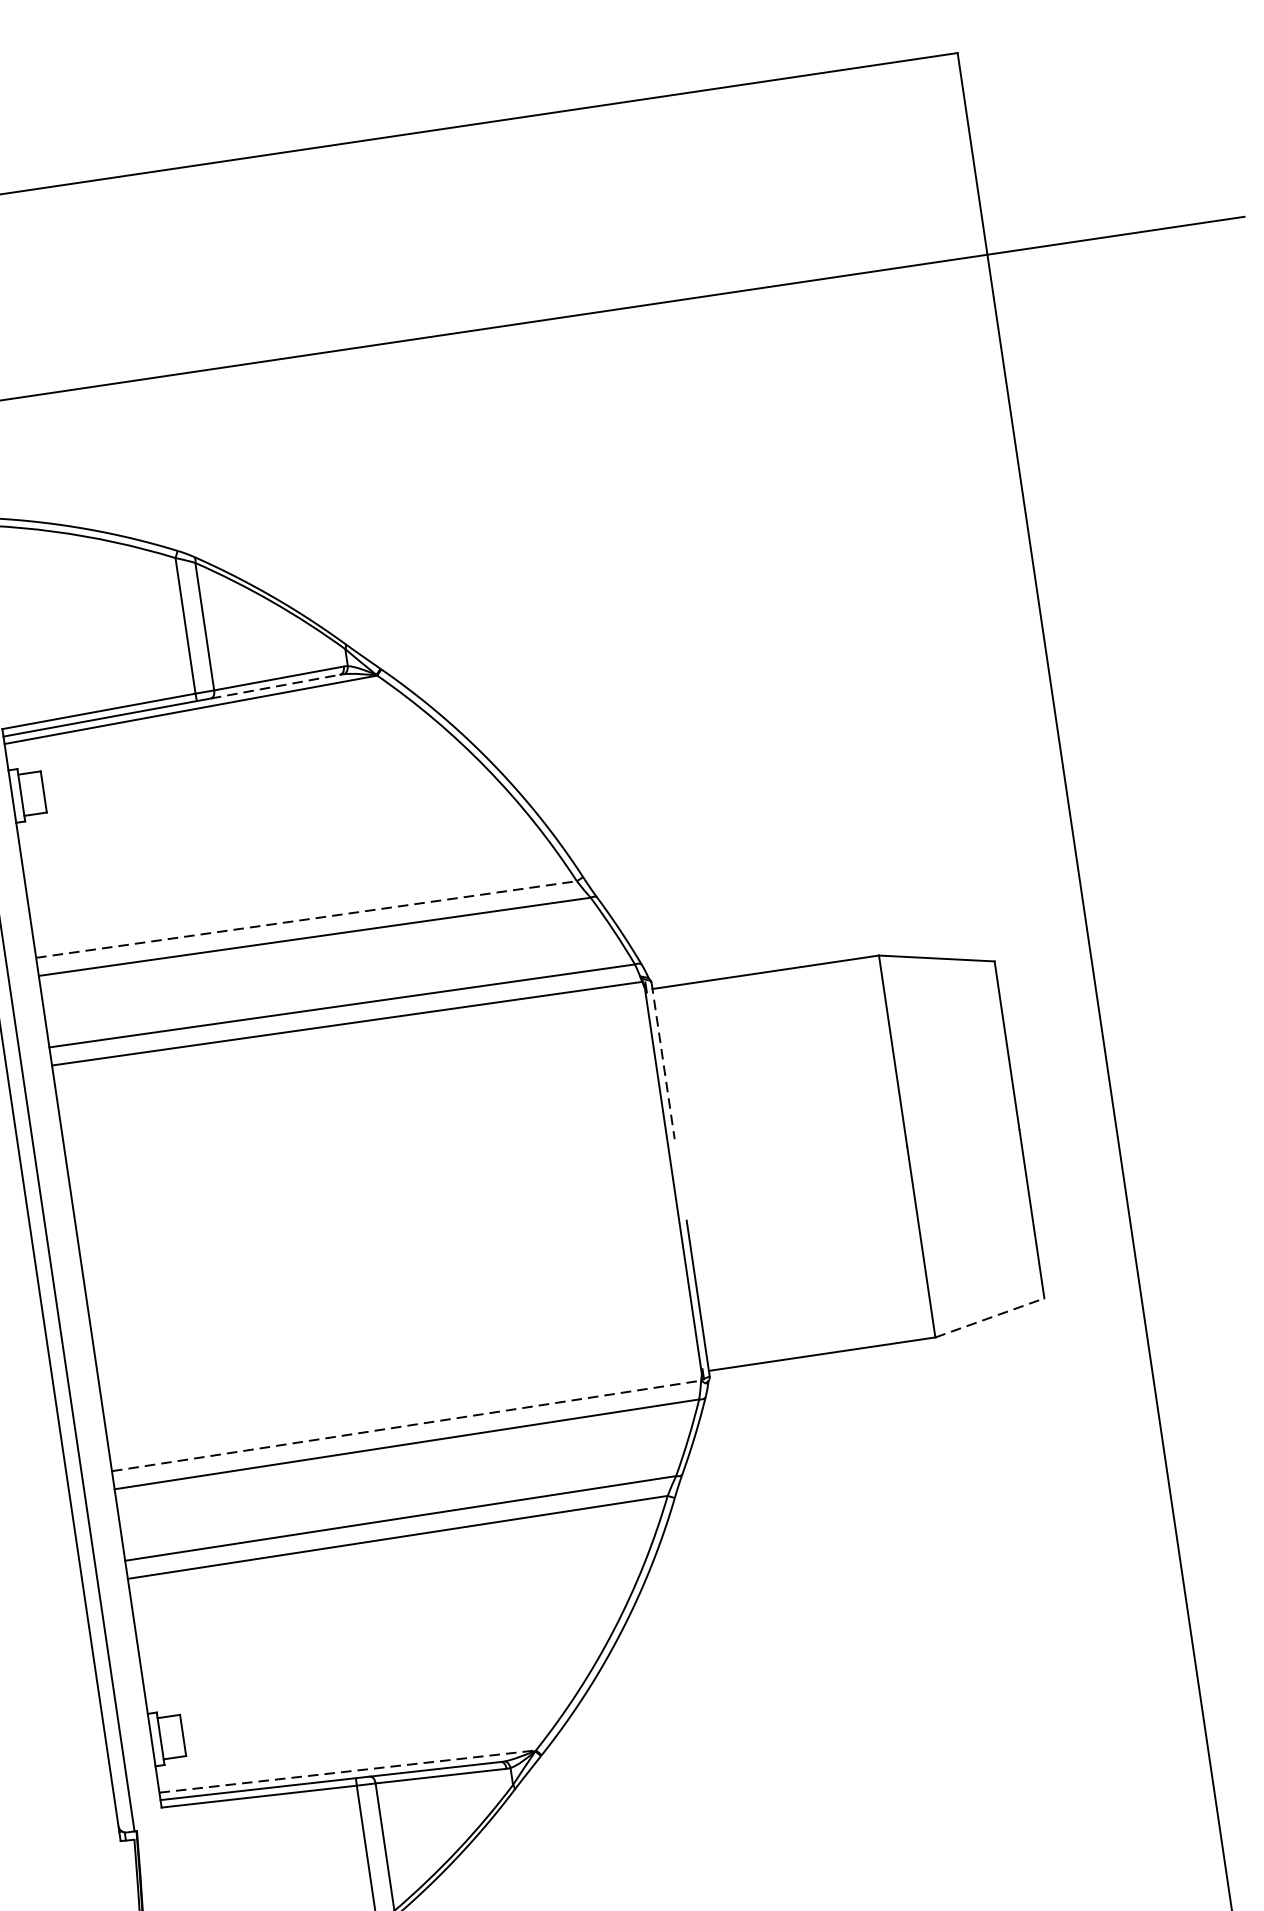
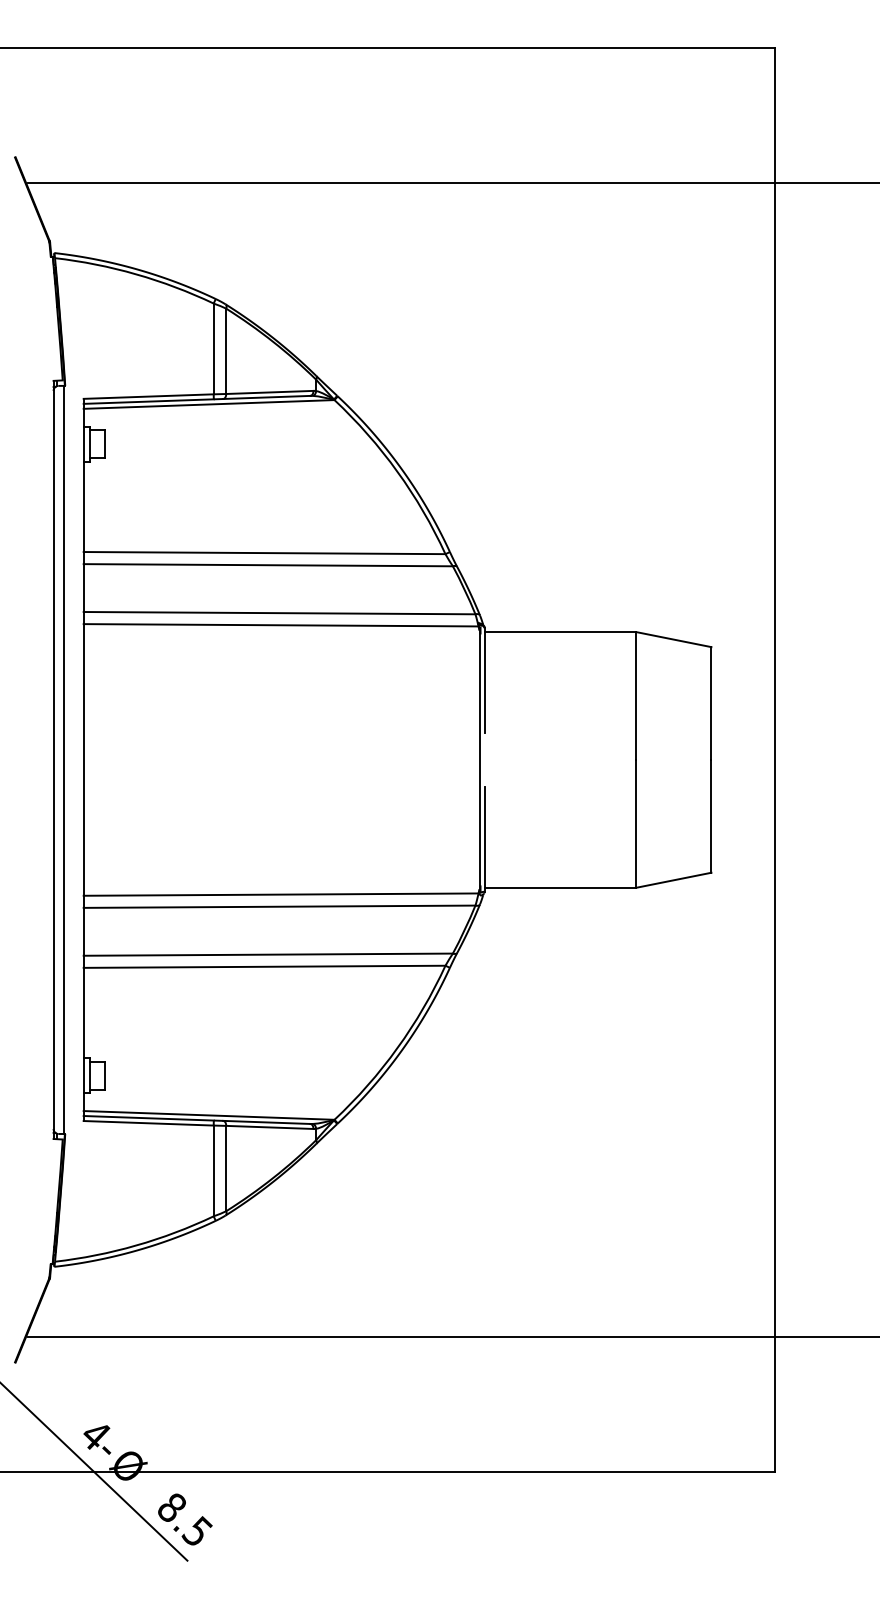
line: (275, 686) -> (266, 397), dashed -> solid
line: (306, 920) -> (264, 553), dashed -> solid
line: (663, 1061) -> (484, 680), dashed -> solid
line: (990, 1318) -> (674, 880), dashed -> solid
line: (407, 1425) -> (281, 894), dashed -> solid
line: (348, 1771) -> (209, 1115), dashed -> solid

